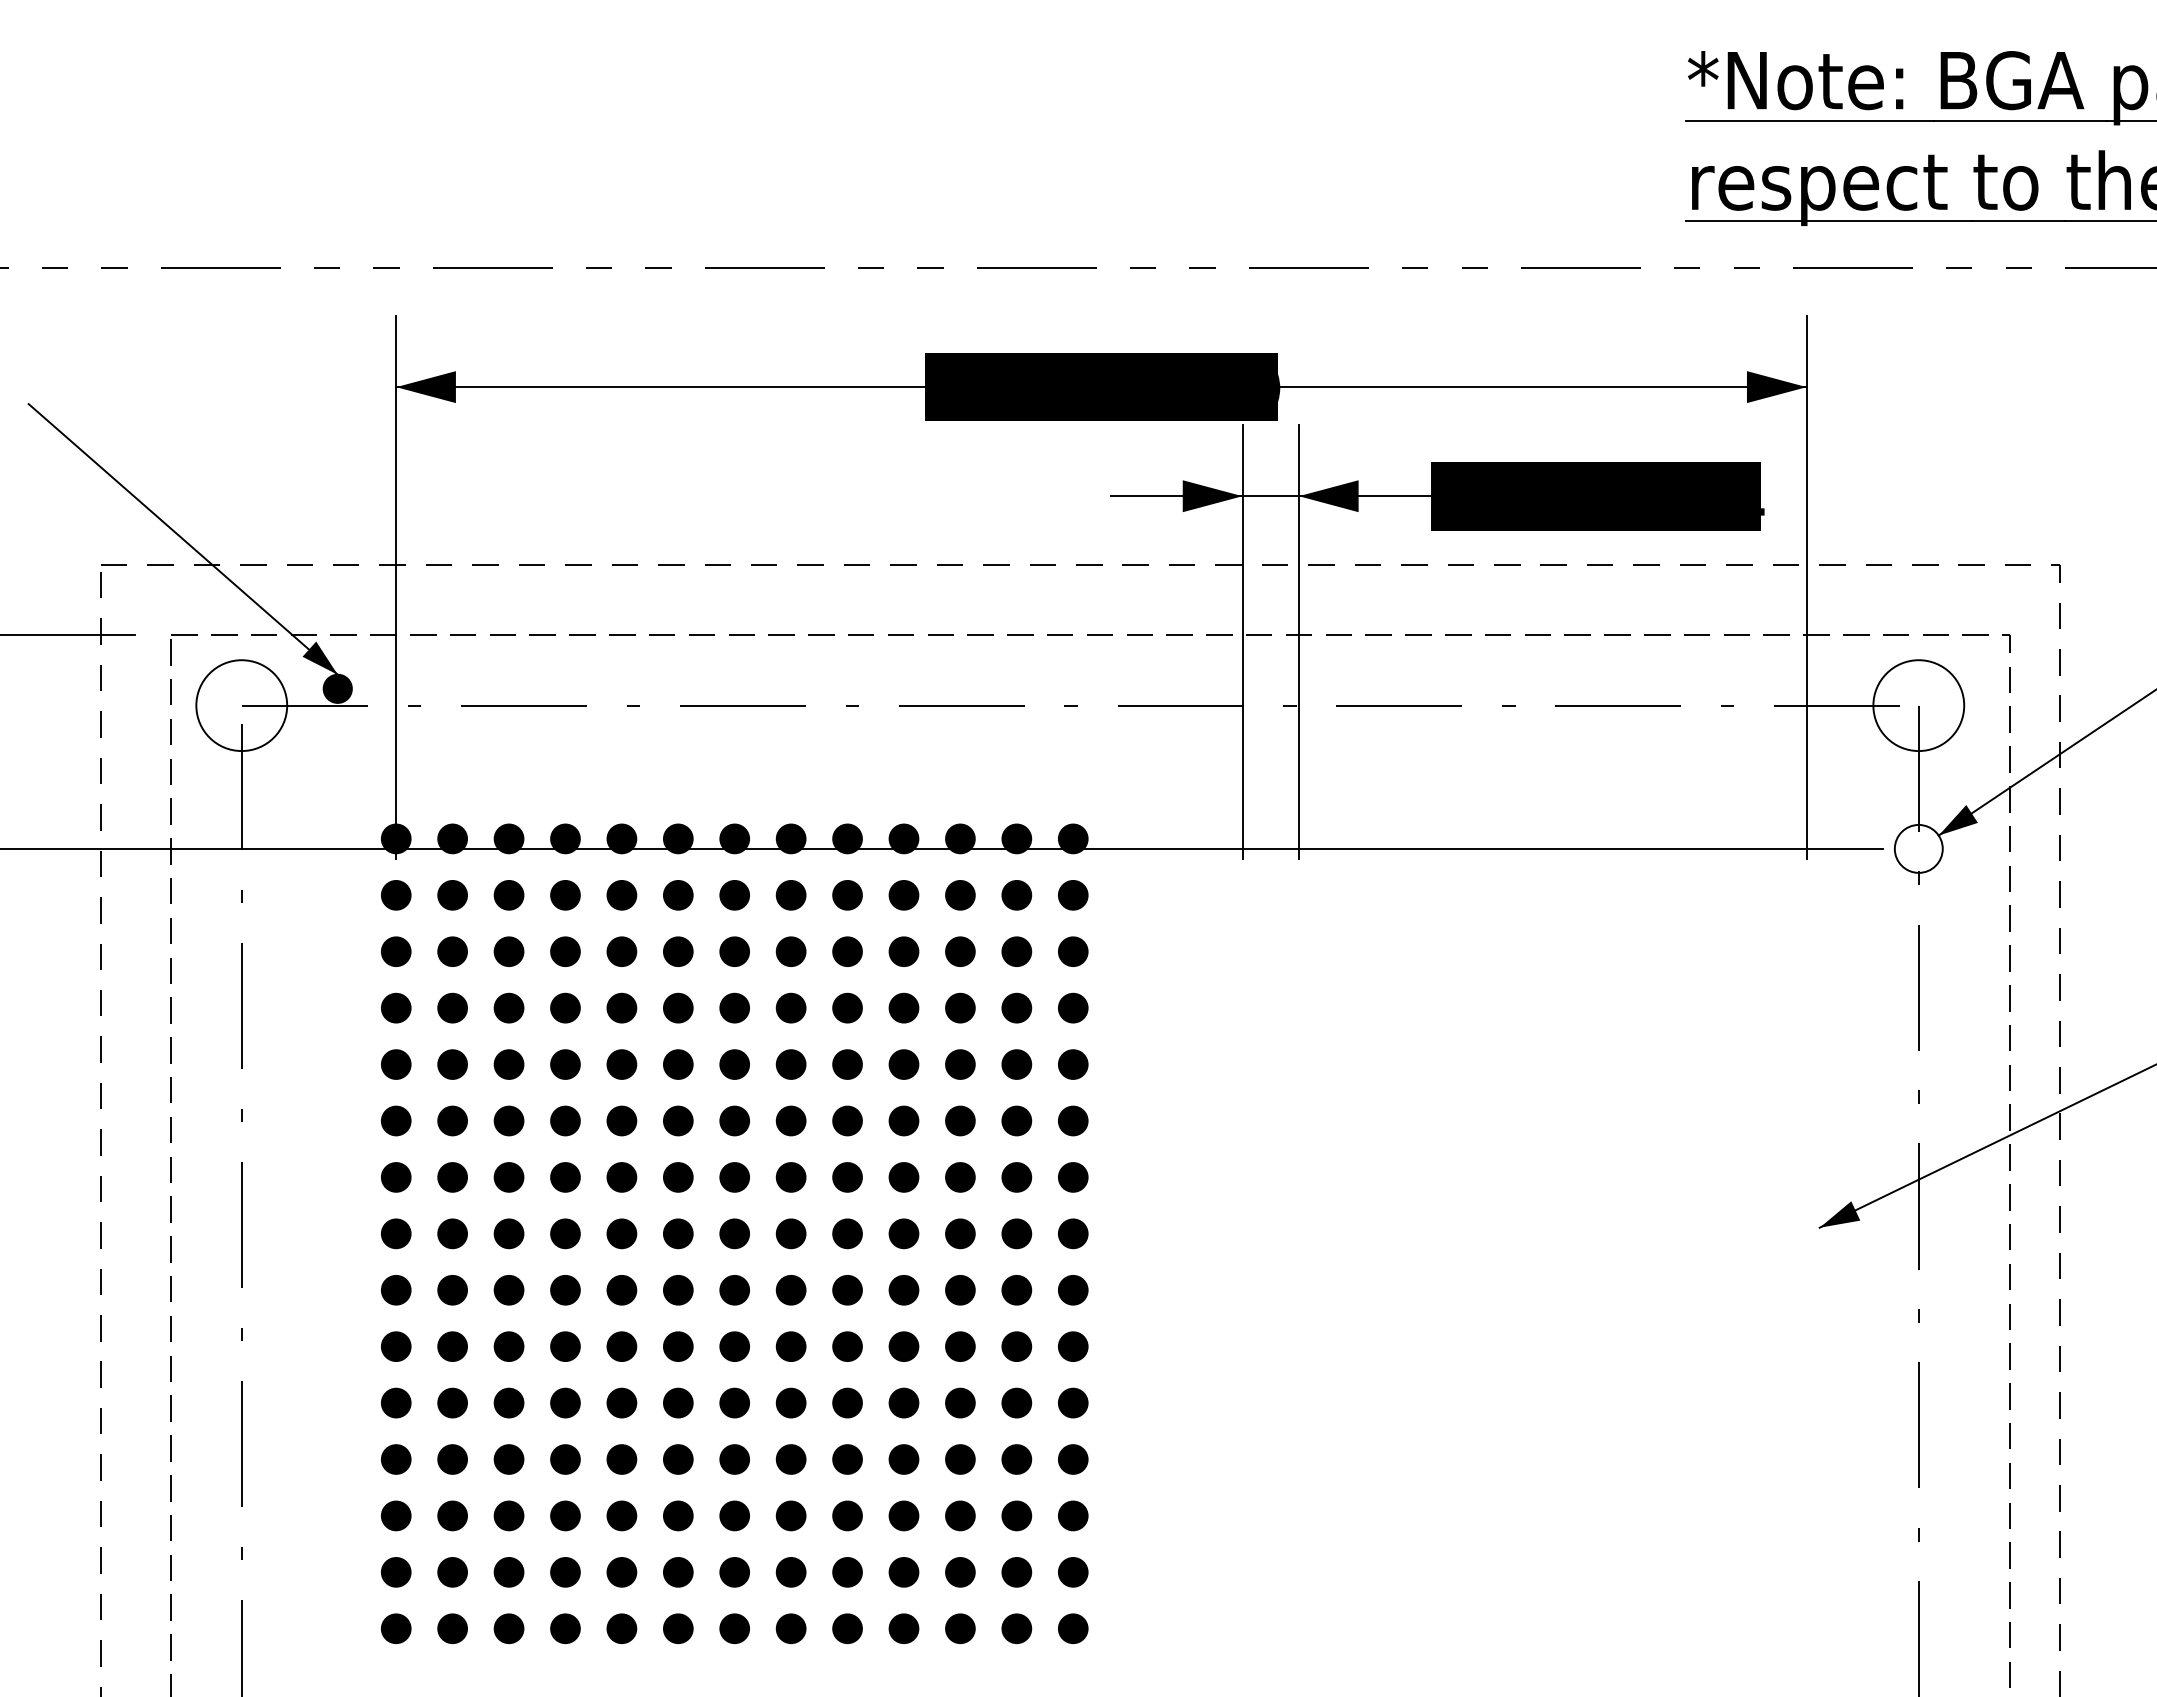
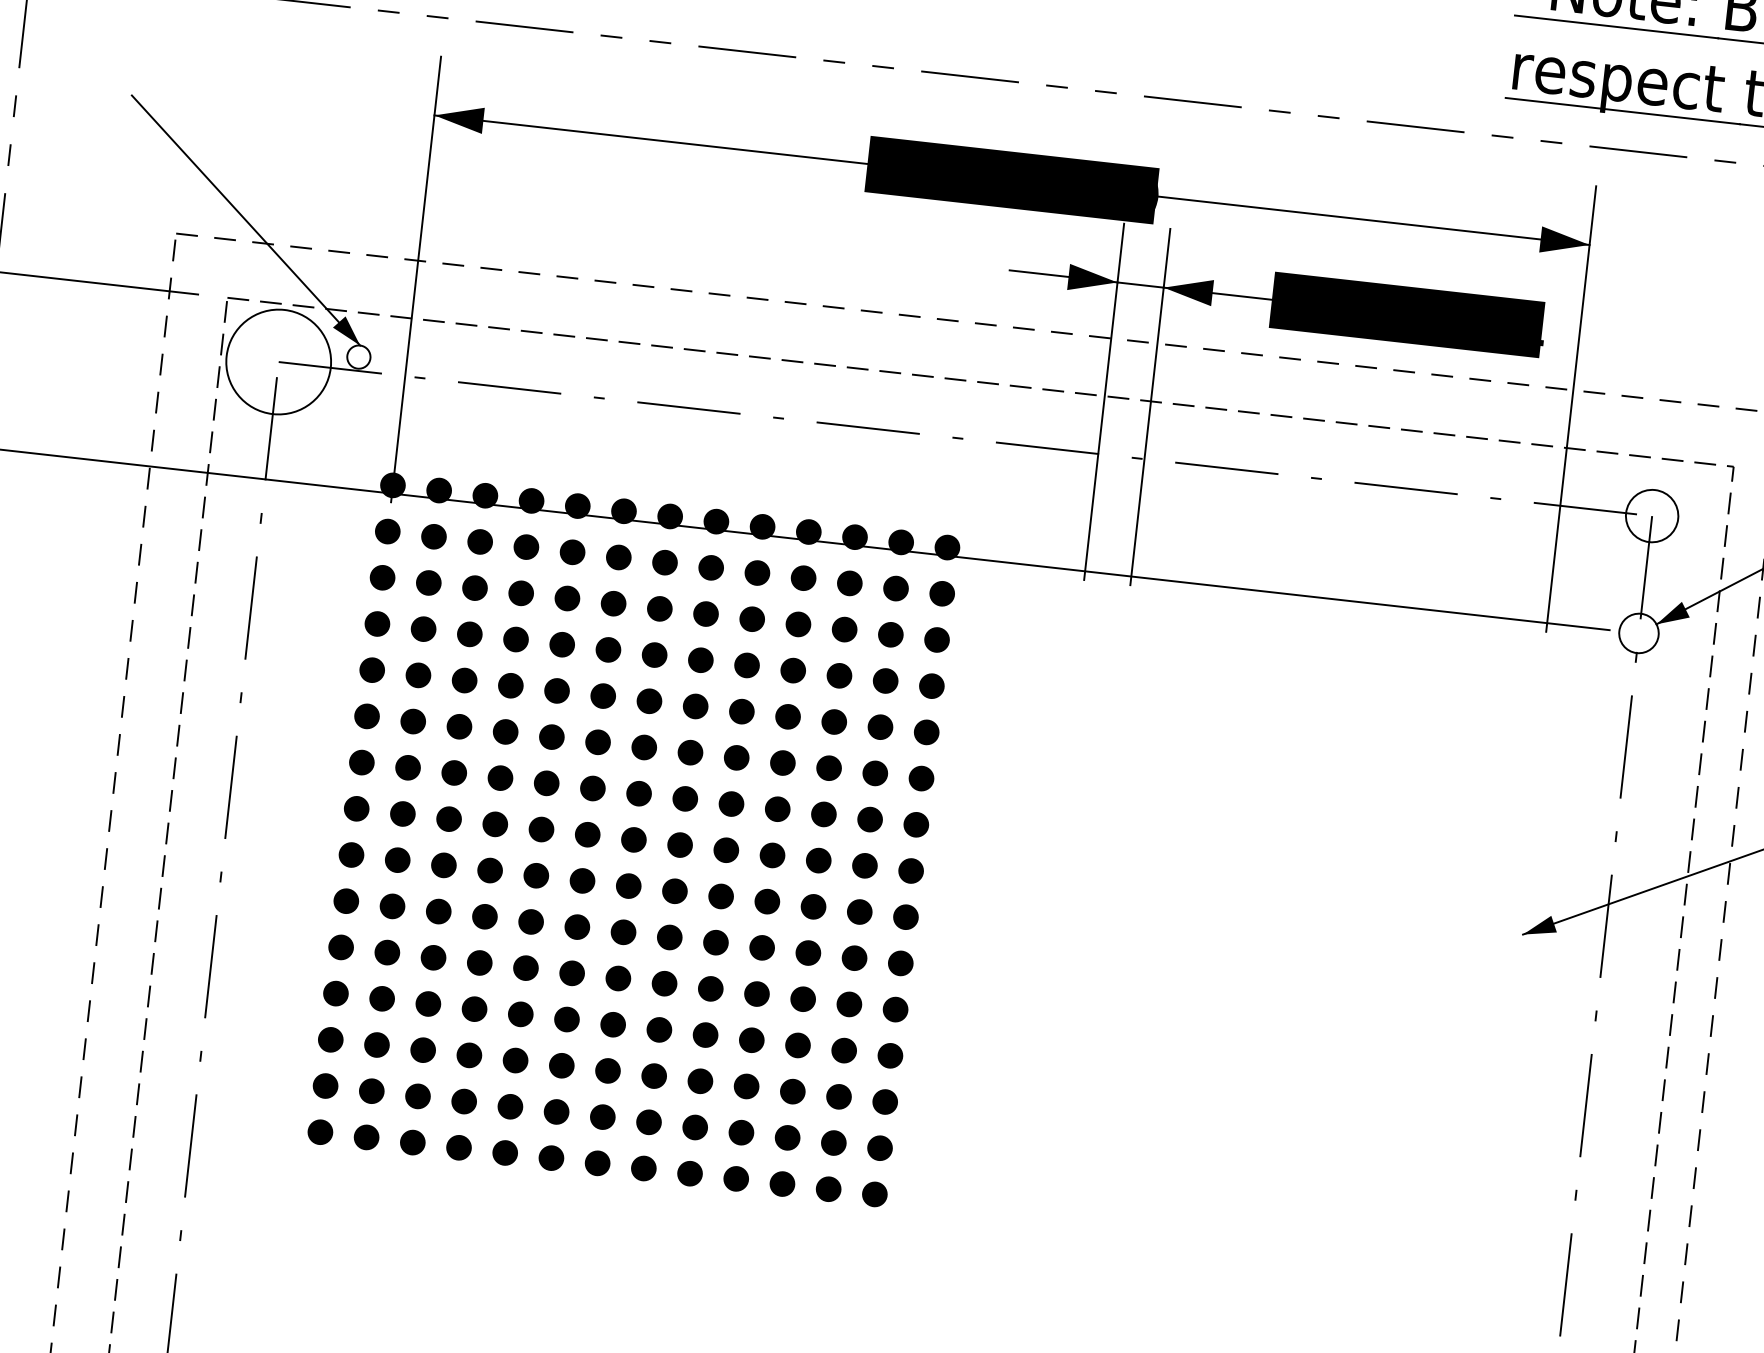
fill: (337, 688) -> (358, 356), removed
circle: (241, 705) -> (278, 361), size x1.4
circle: (1918, 705) -> (1651, 515), size x0.7

